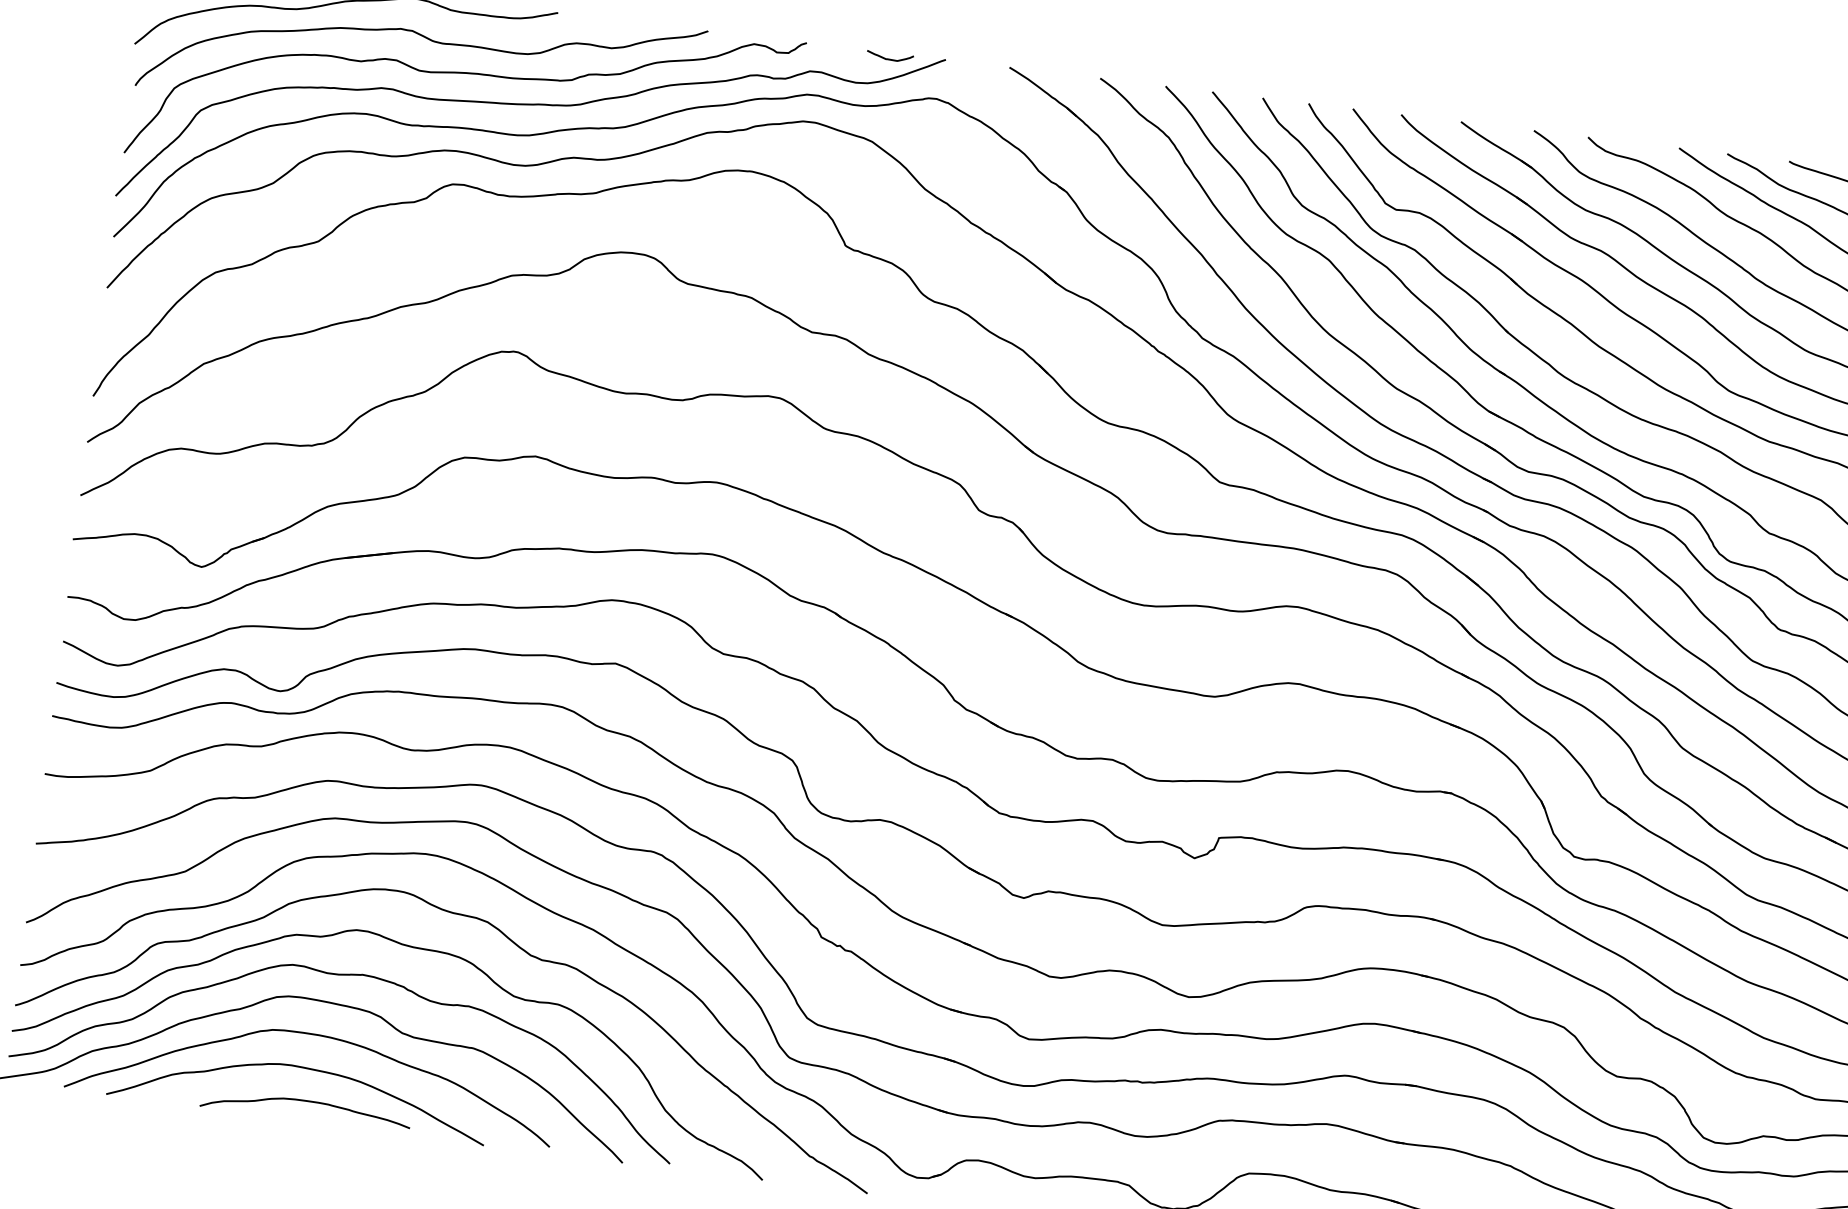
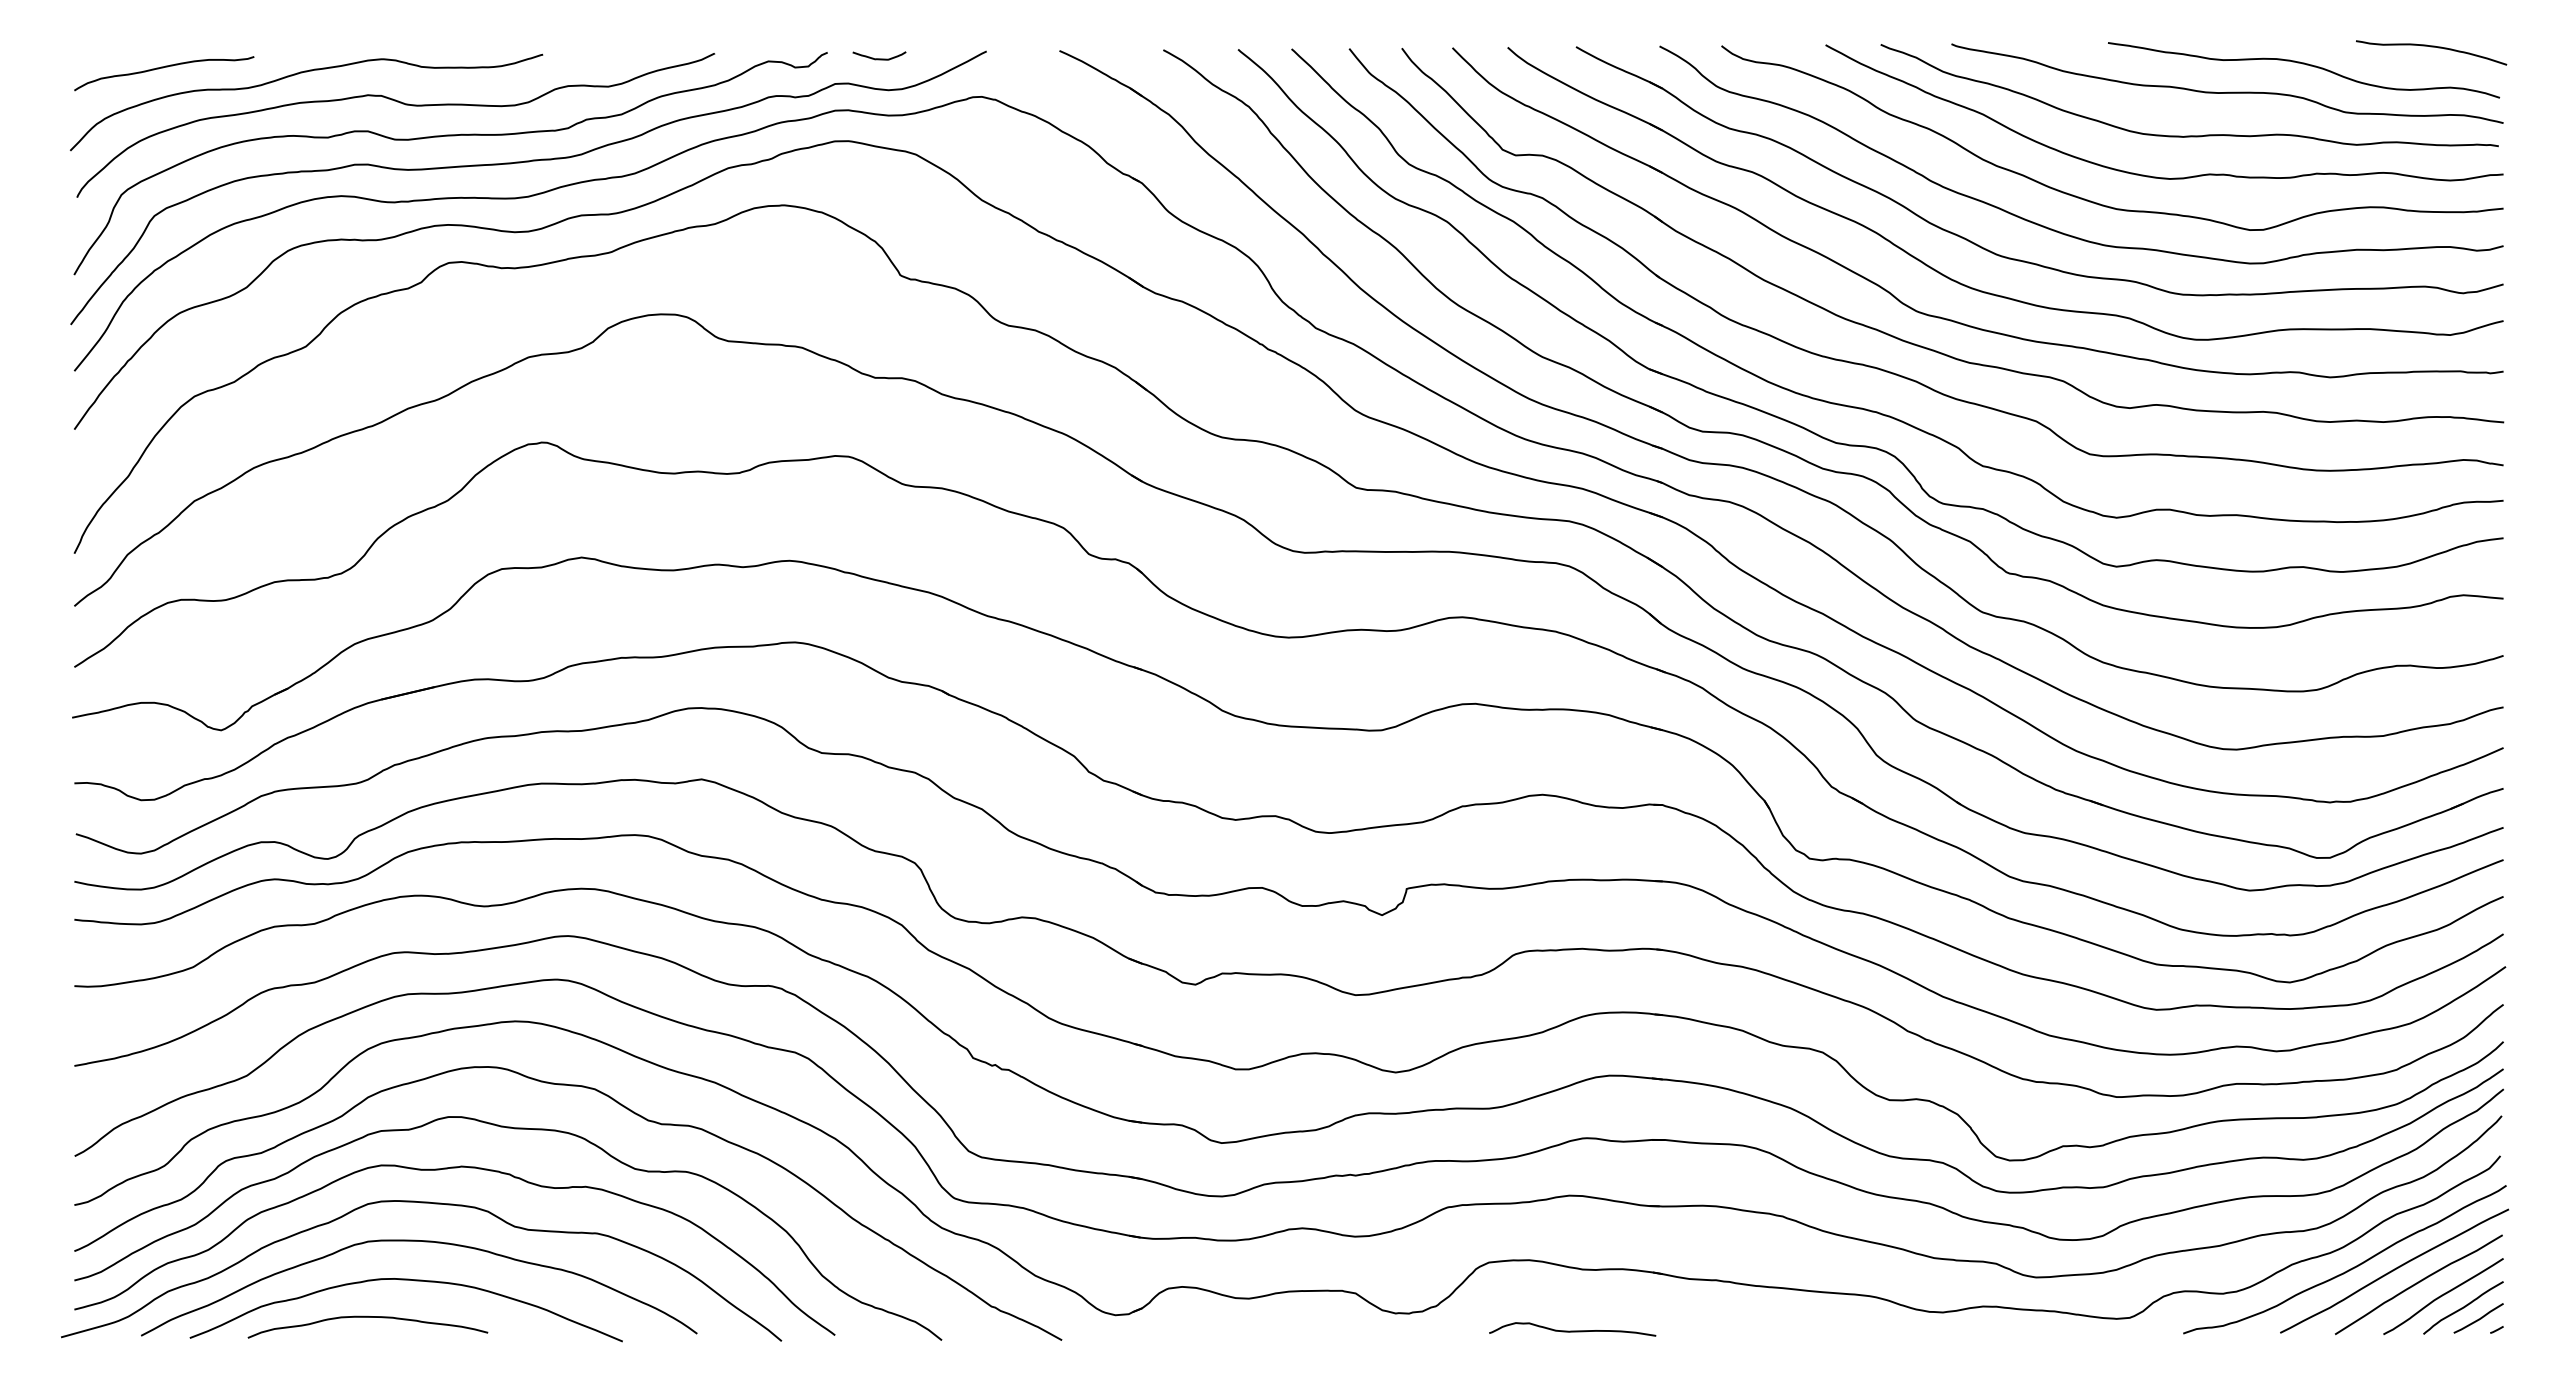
curve: (889, 58) -> (879, 58), moved
curve: (306, 1101) -> (367, 1317), moved

